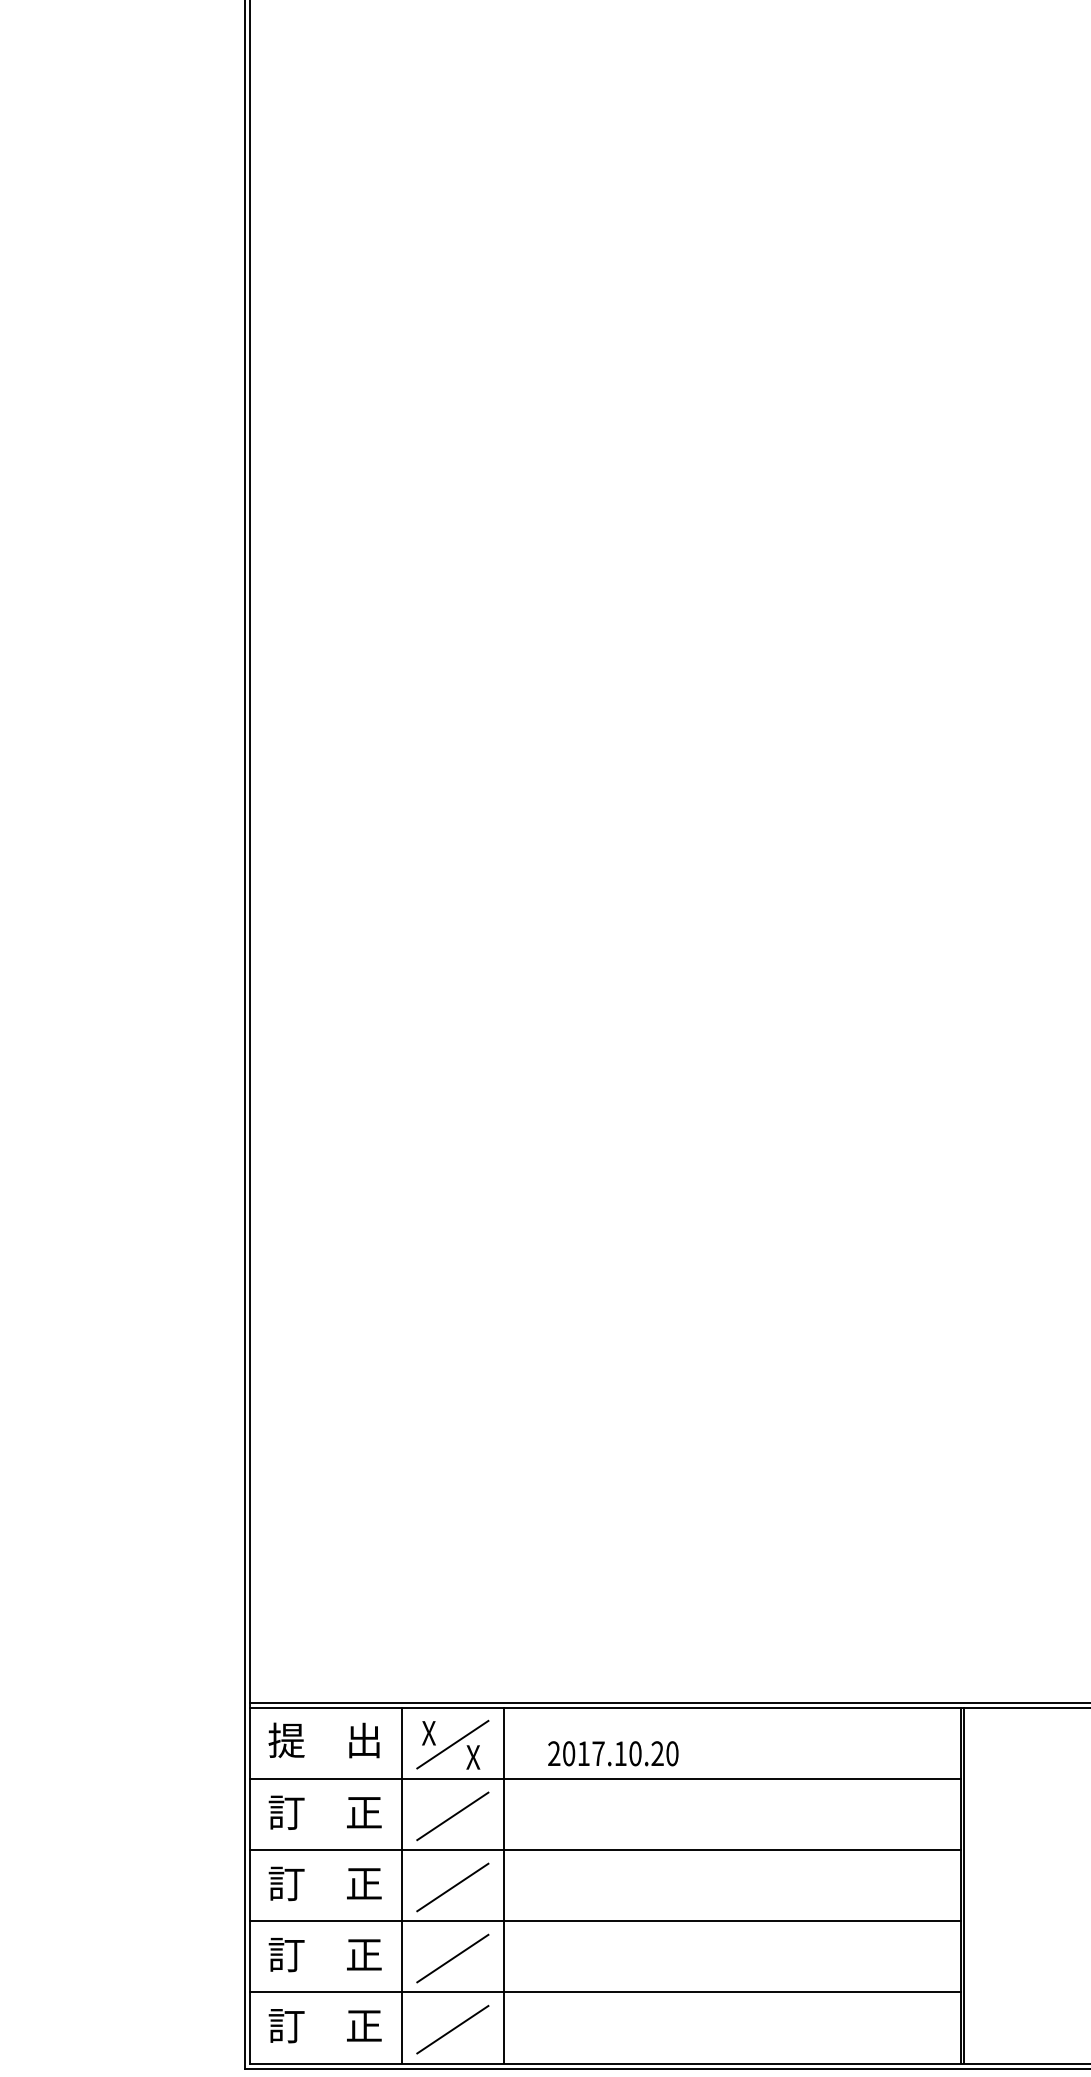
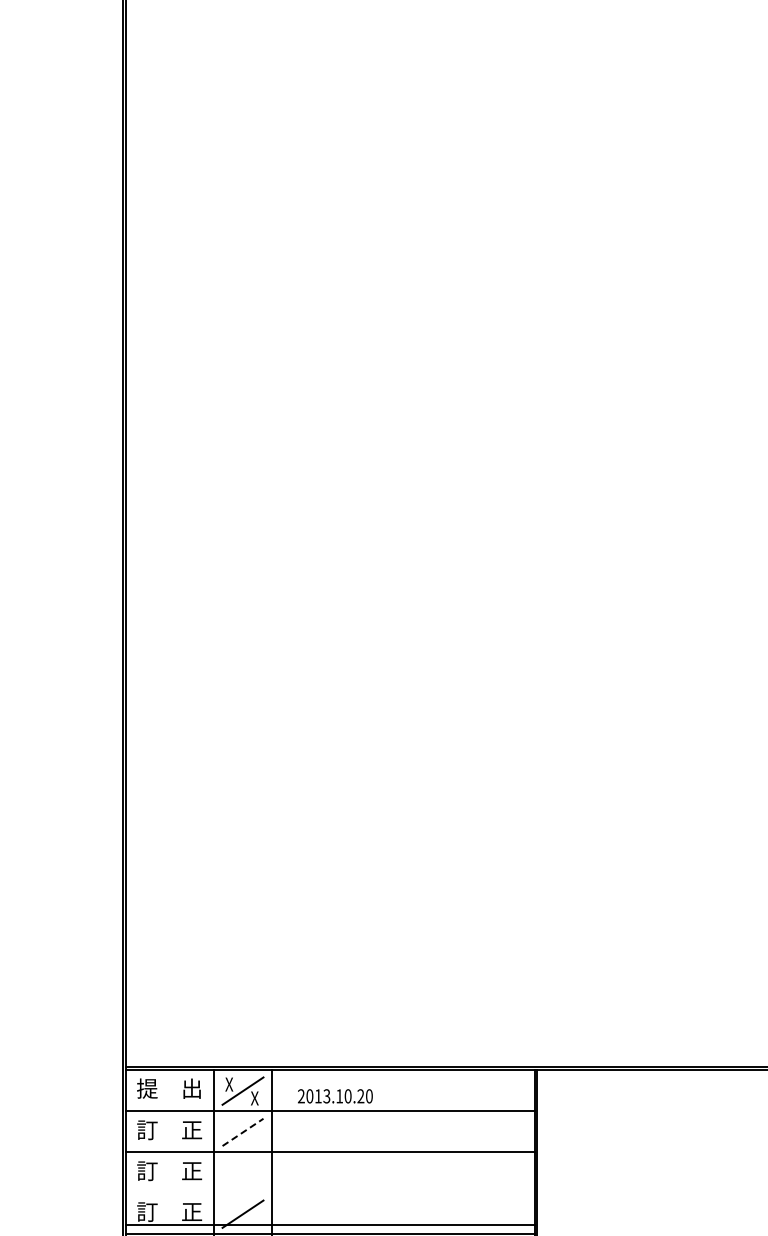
text: (597, 1754) -> (326, 1096), 2017.10.20 -> 2013.10.20
line: (453, 1816) -> (243, 1132), solid -> dashed
line: (451, 1886) -> (242, 1172), removed
line: (604, 1920) -> (330, 1224), moved

